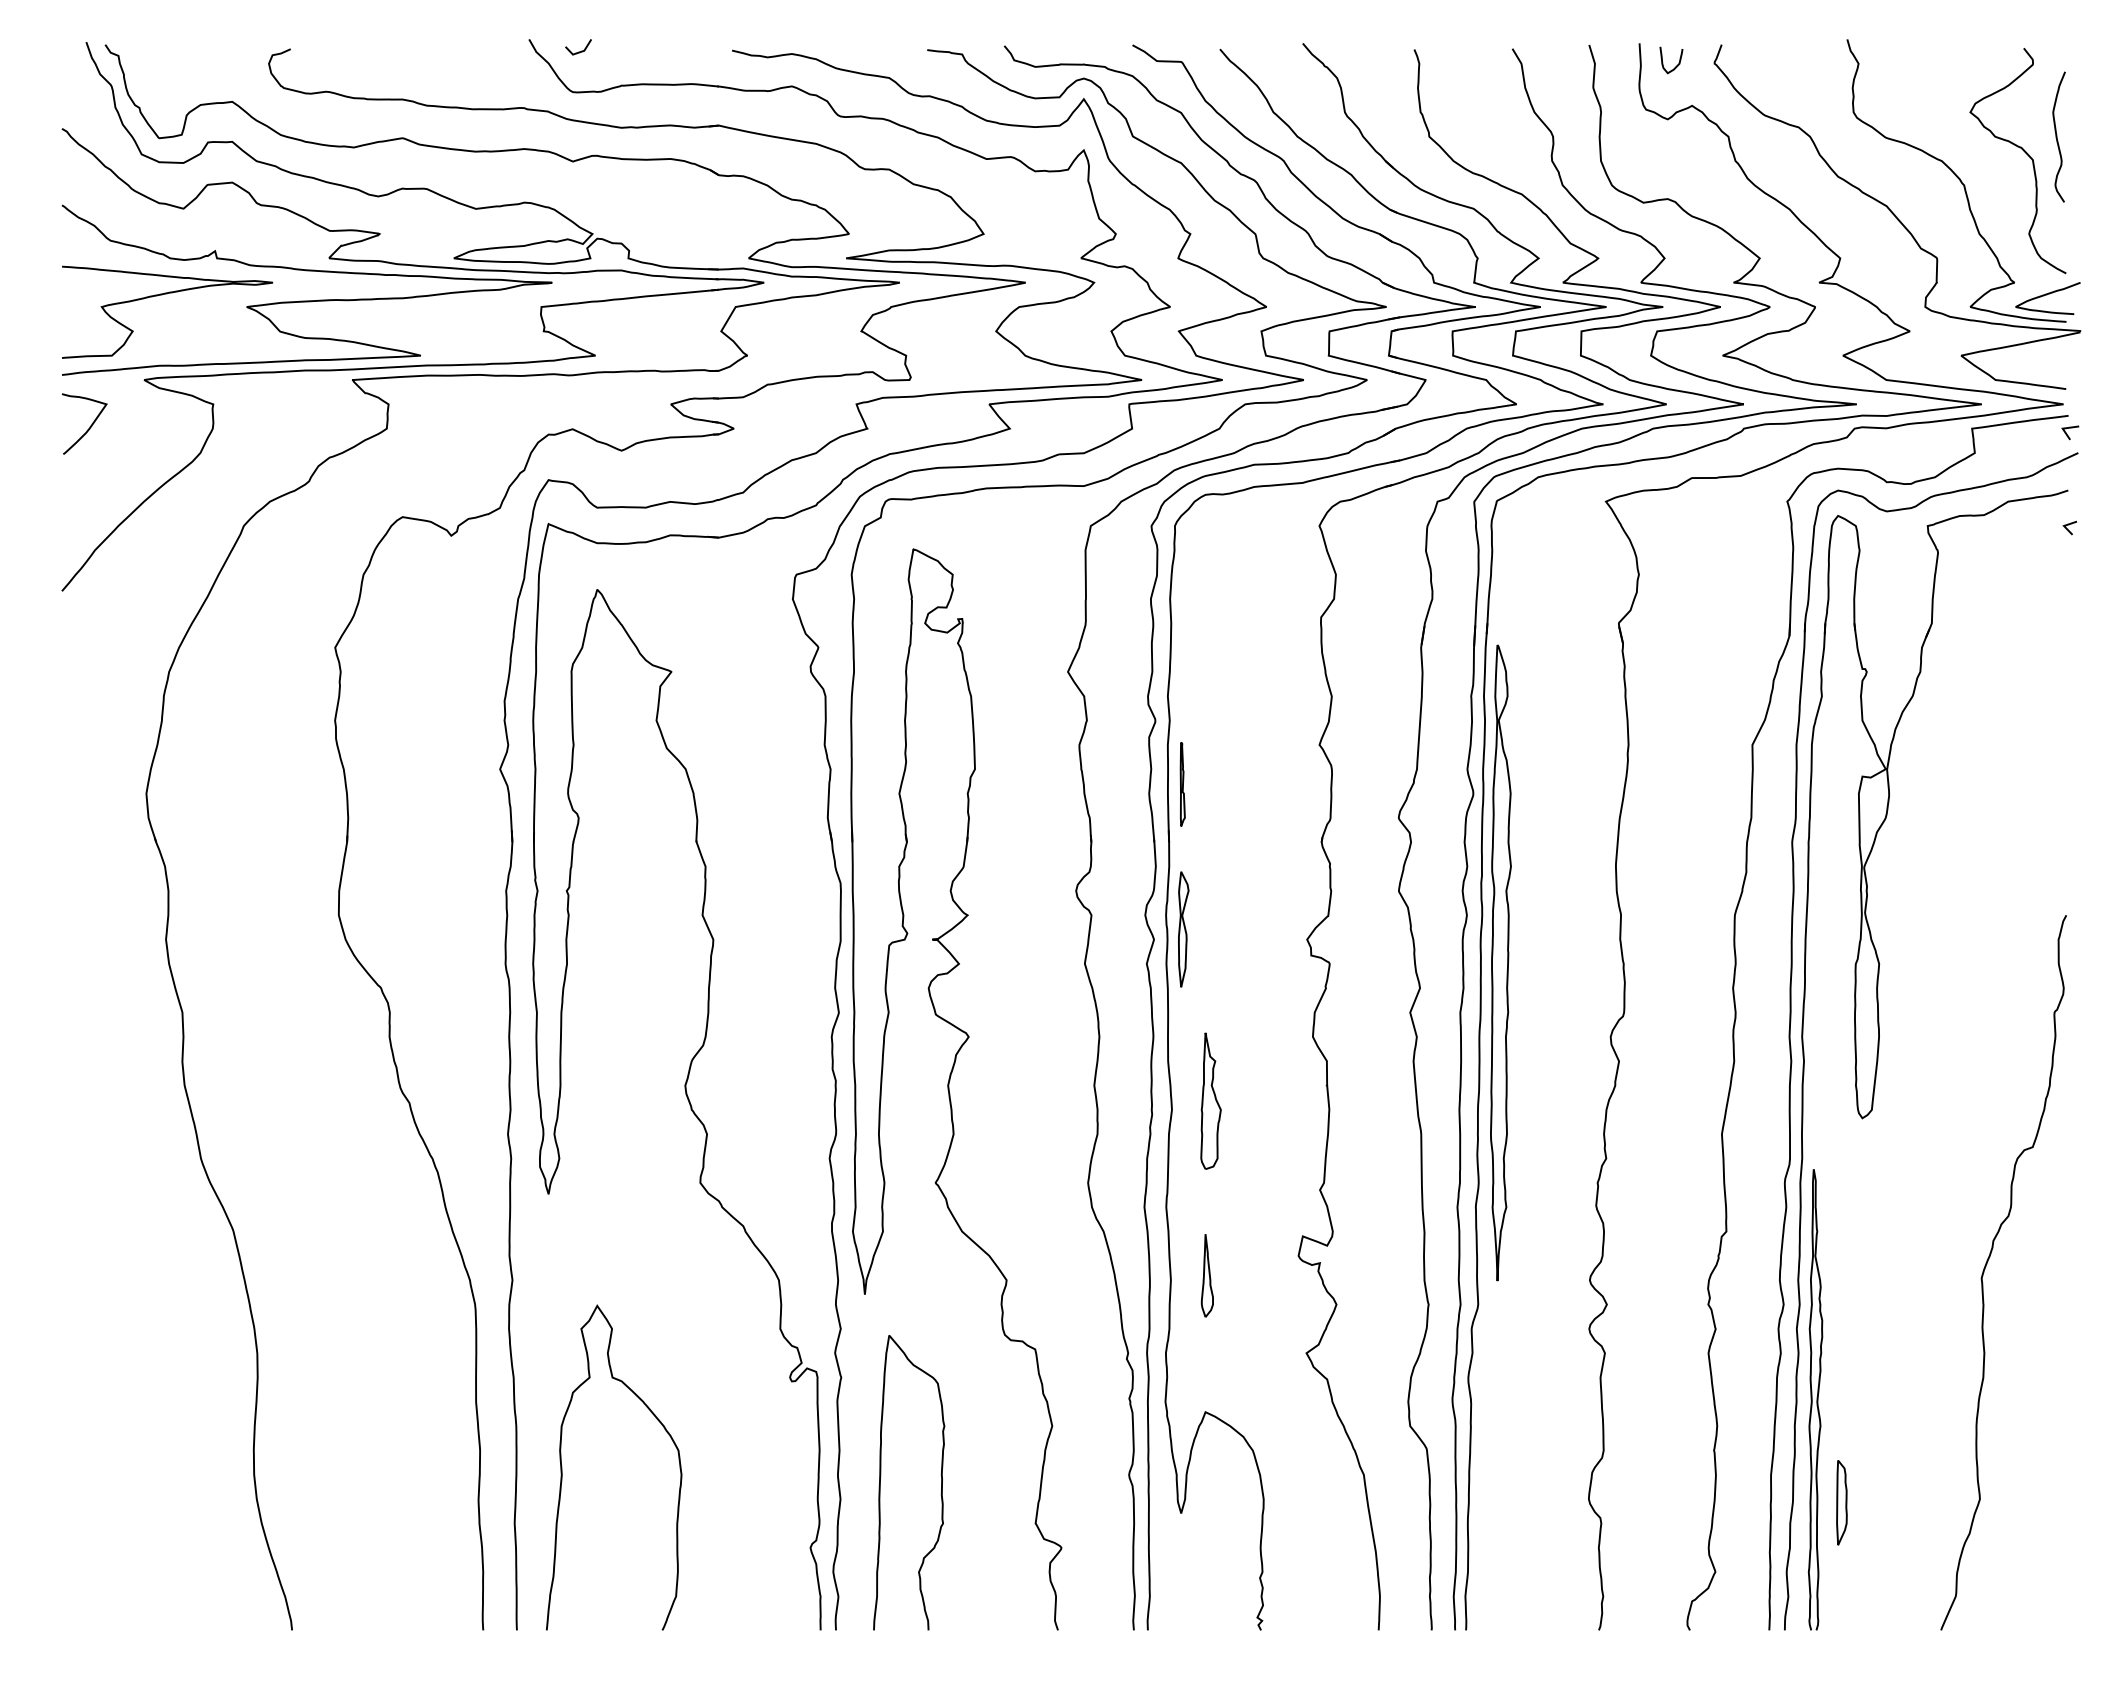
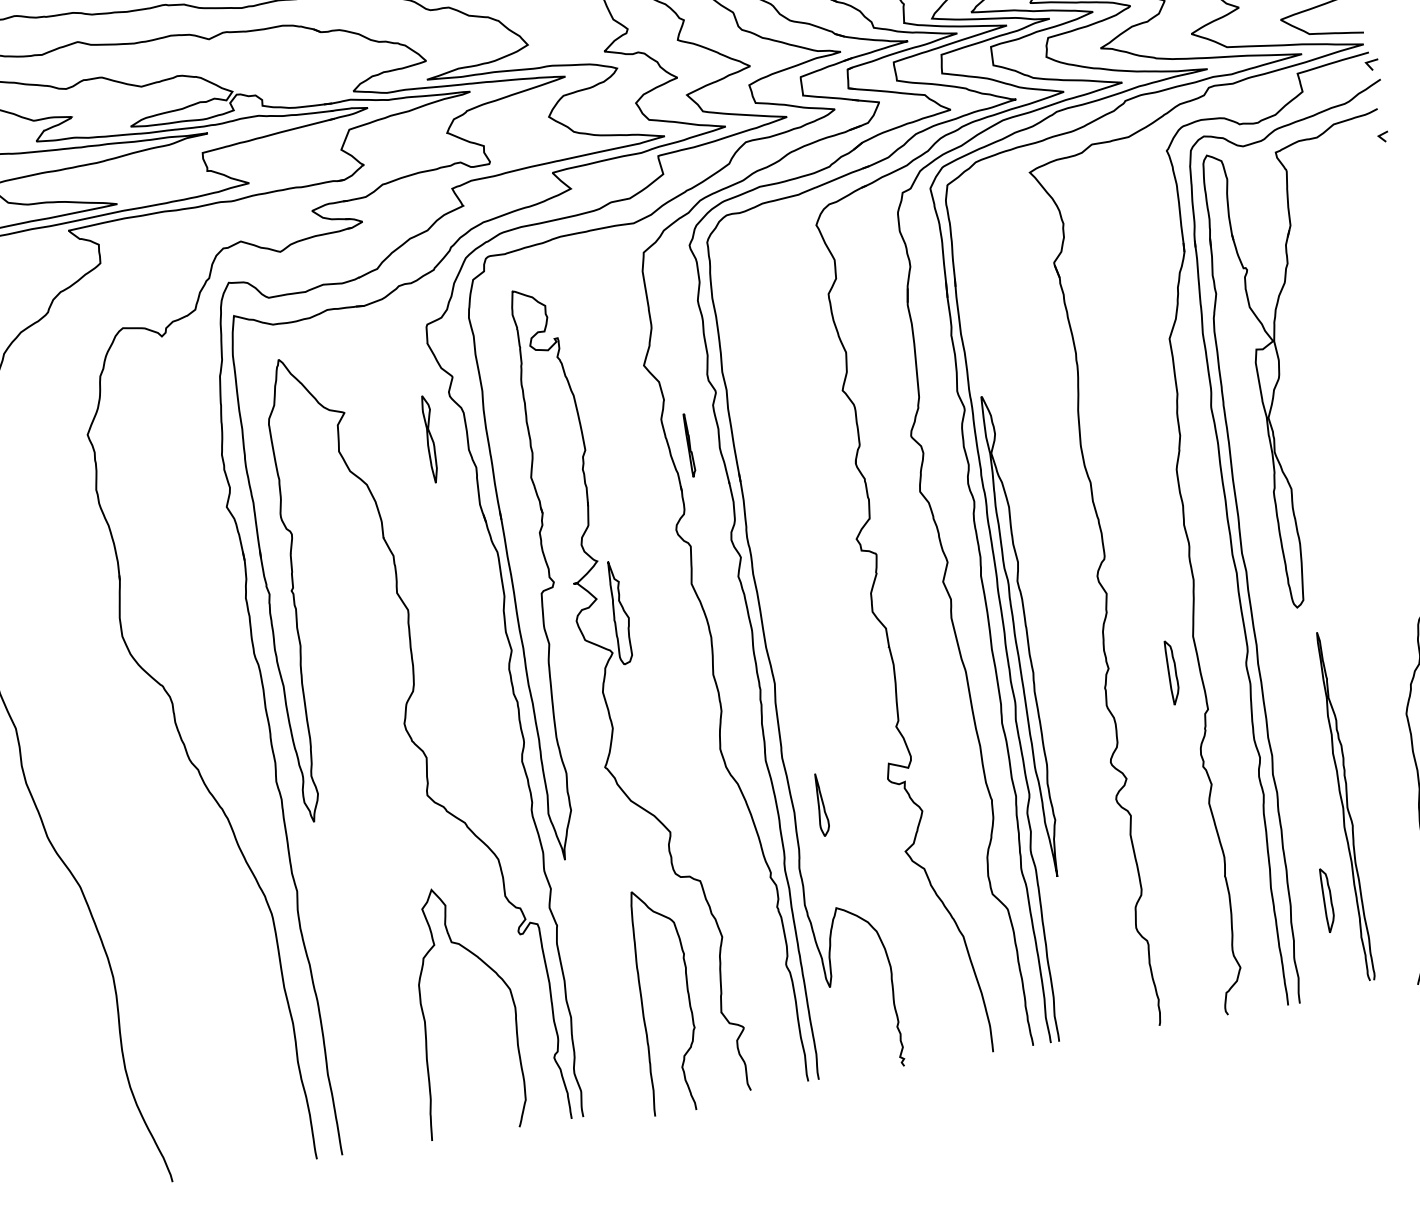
part: (1182, 784) -> (689, 445), moved
part: (1183, 929) -> (430, 439), moved
part: (1500, 962) -> (1021, 635), moved
part: (1210, 1100) -> (619, 612), moved
part: (1687, 1176) -> (1172, 672), added
curve: (1816, 1399) -> (1346, 805), moved
curve: (562, 1467) -> (424, 1016), moved
curve: (881, 1476) -> (642, 999), moved

